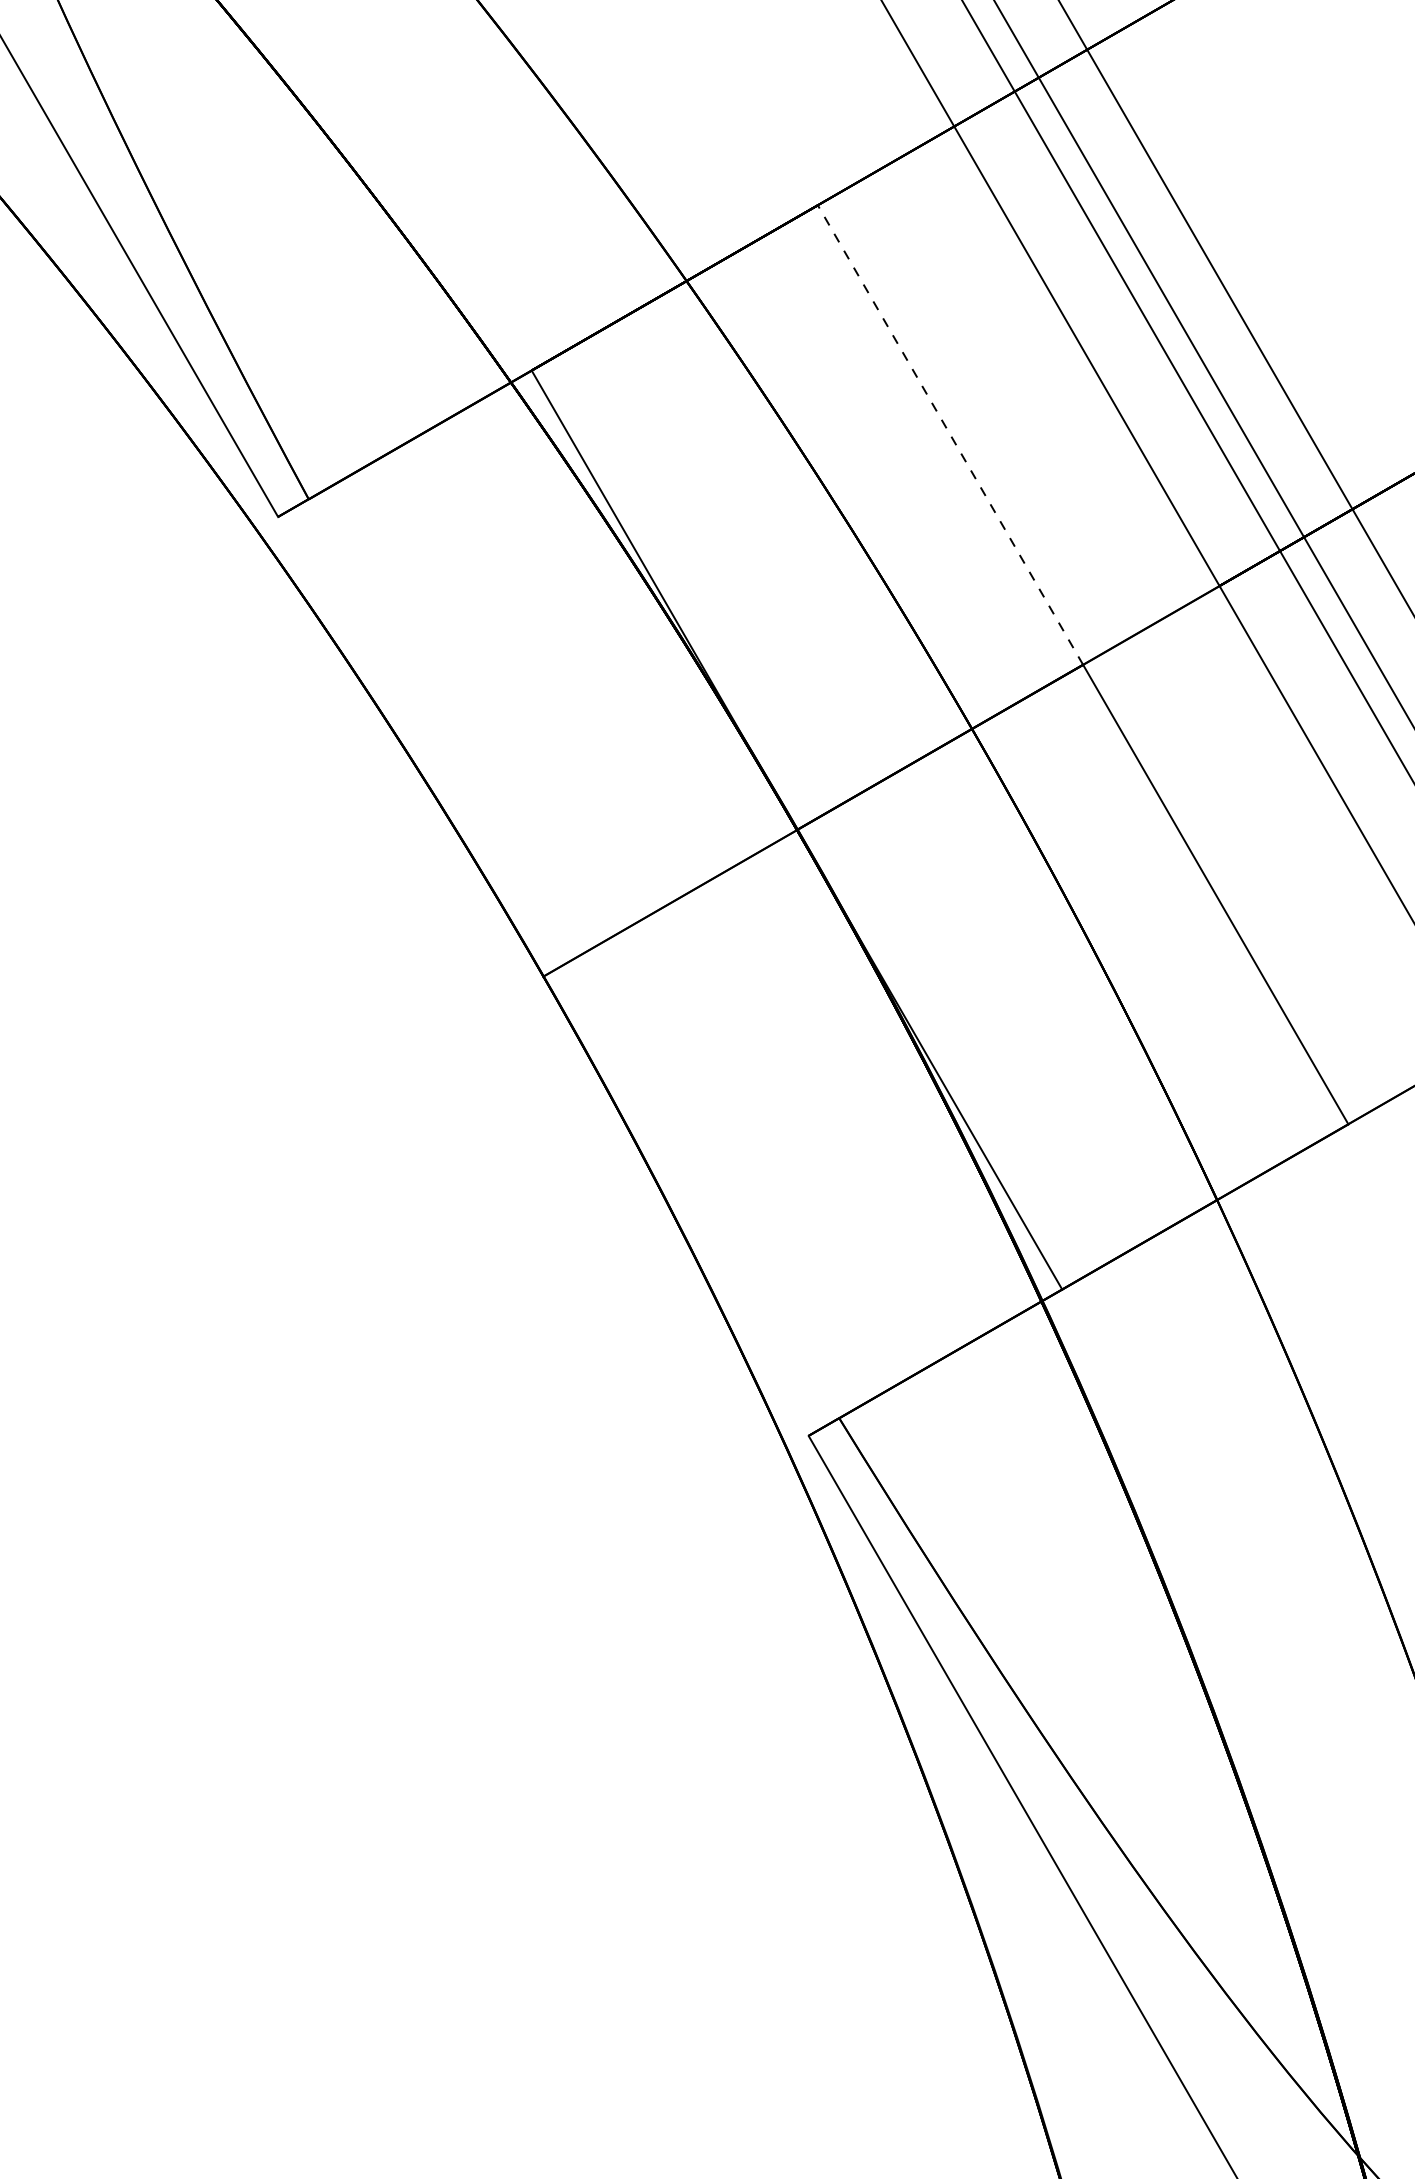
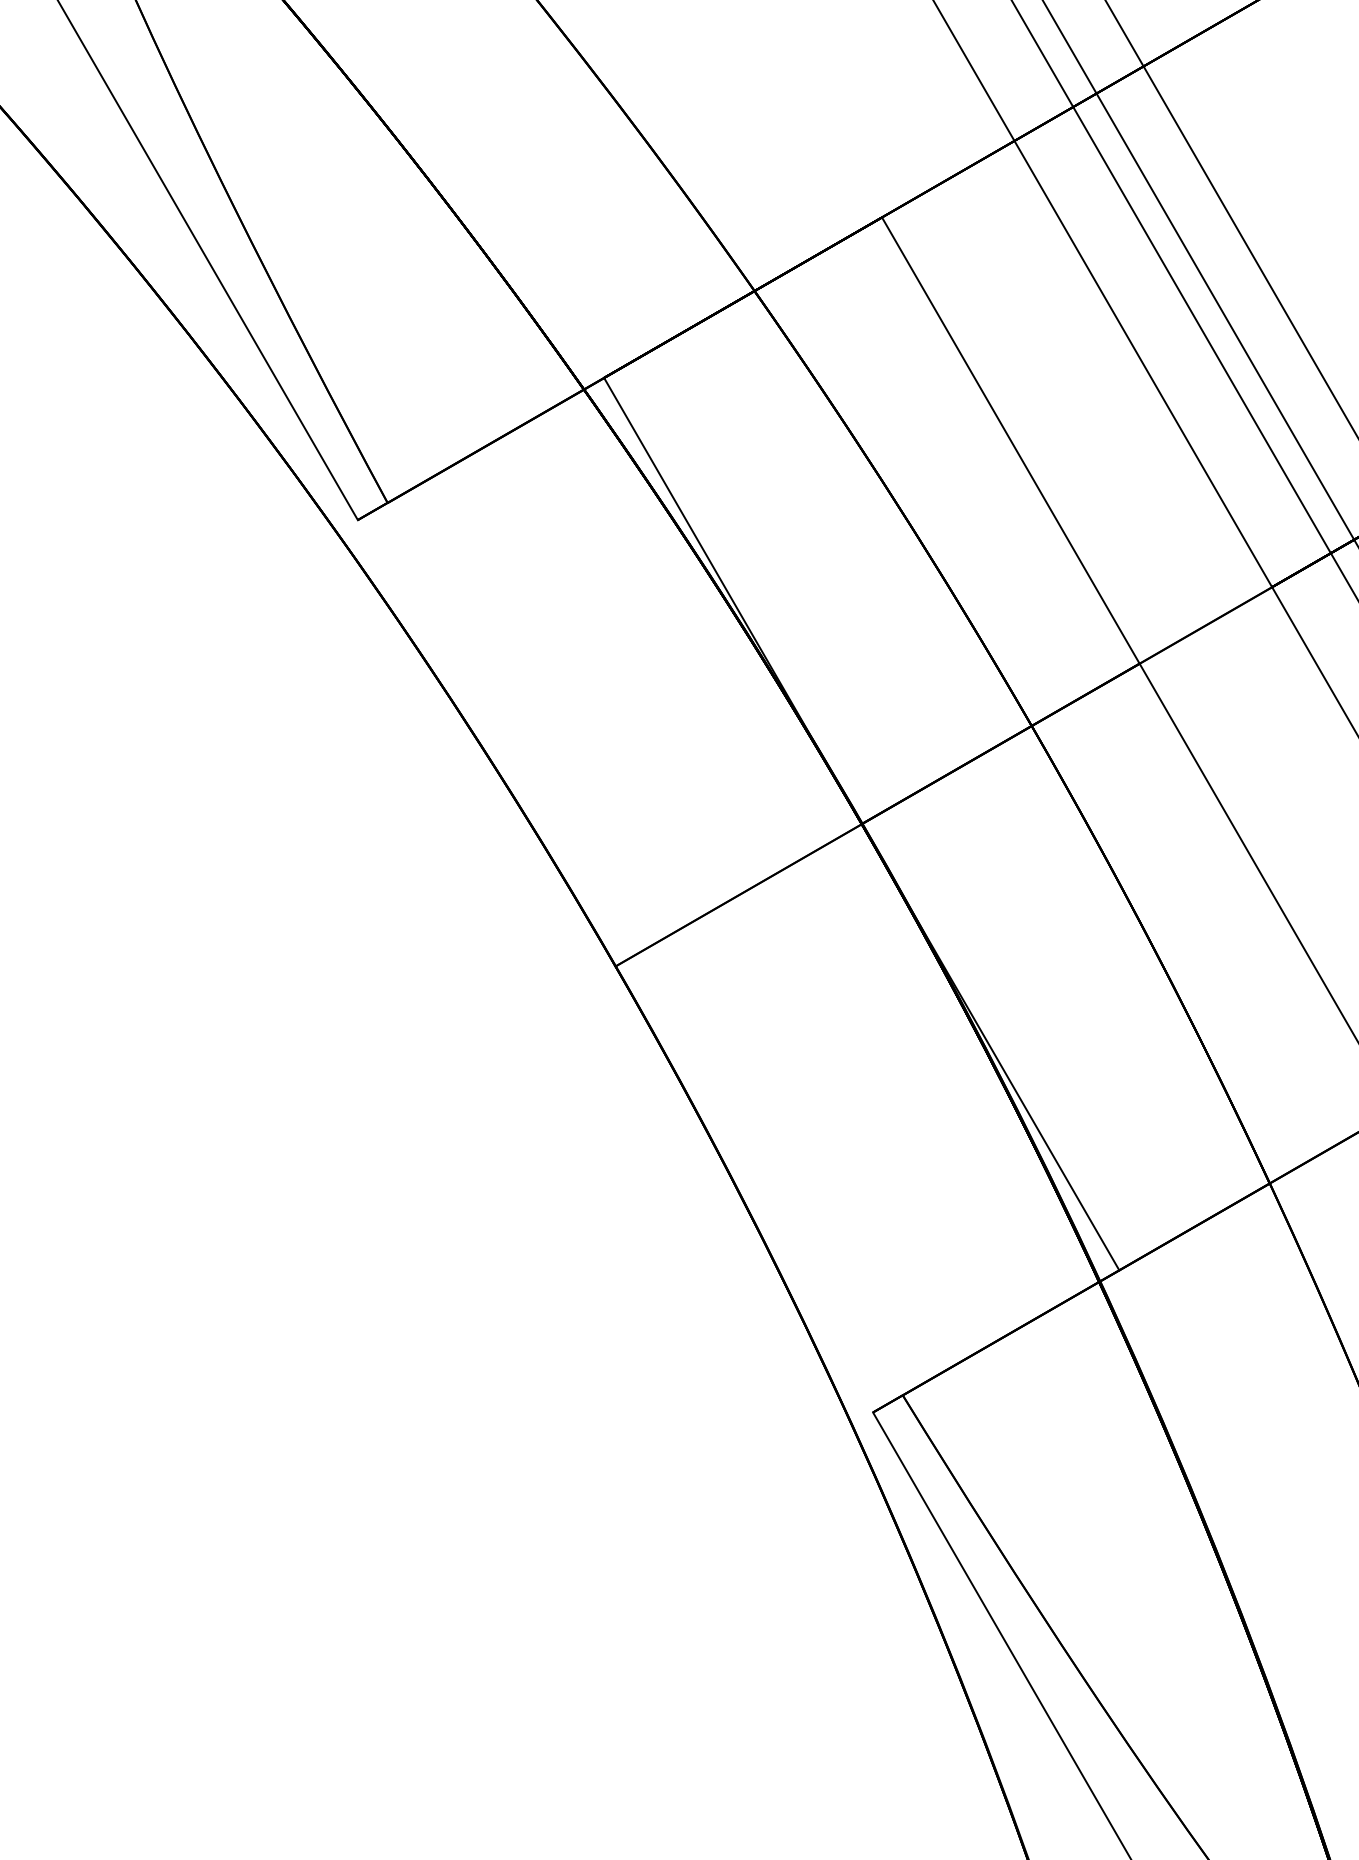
line: (950, 434) -> (1010, 440), dashed -> solid

